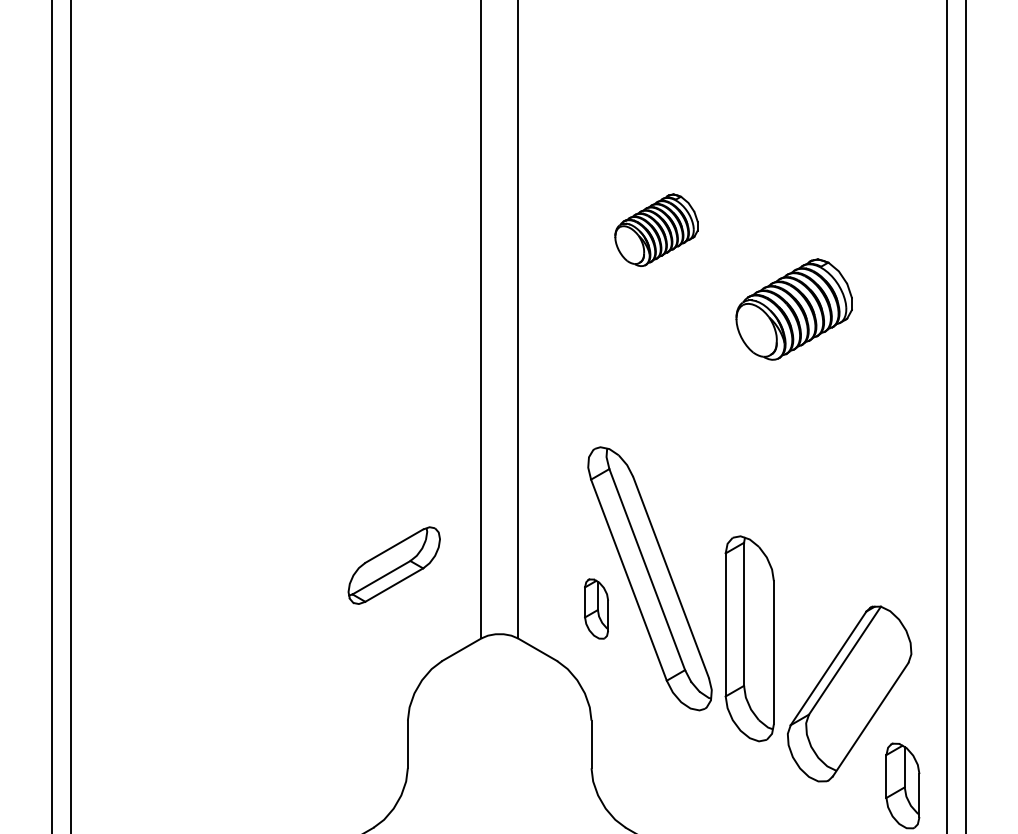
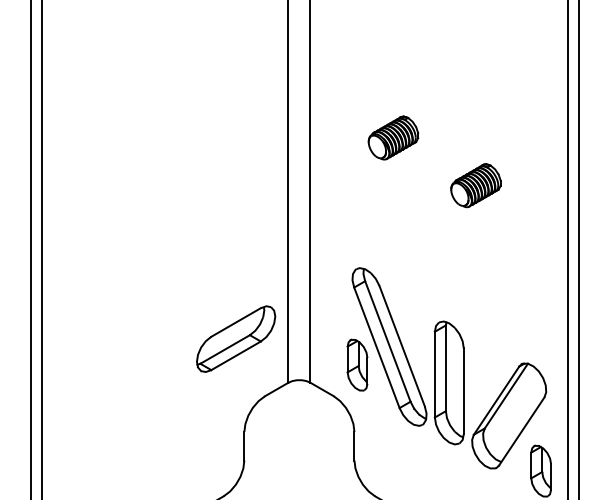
part: (793, 309) -> (475, 185), size x0.71
part: (394, 564) -> (236, 338), size x1.43
part: (596, 608) -> (357, 364), size x1.43

